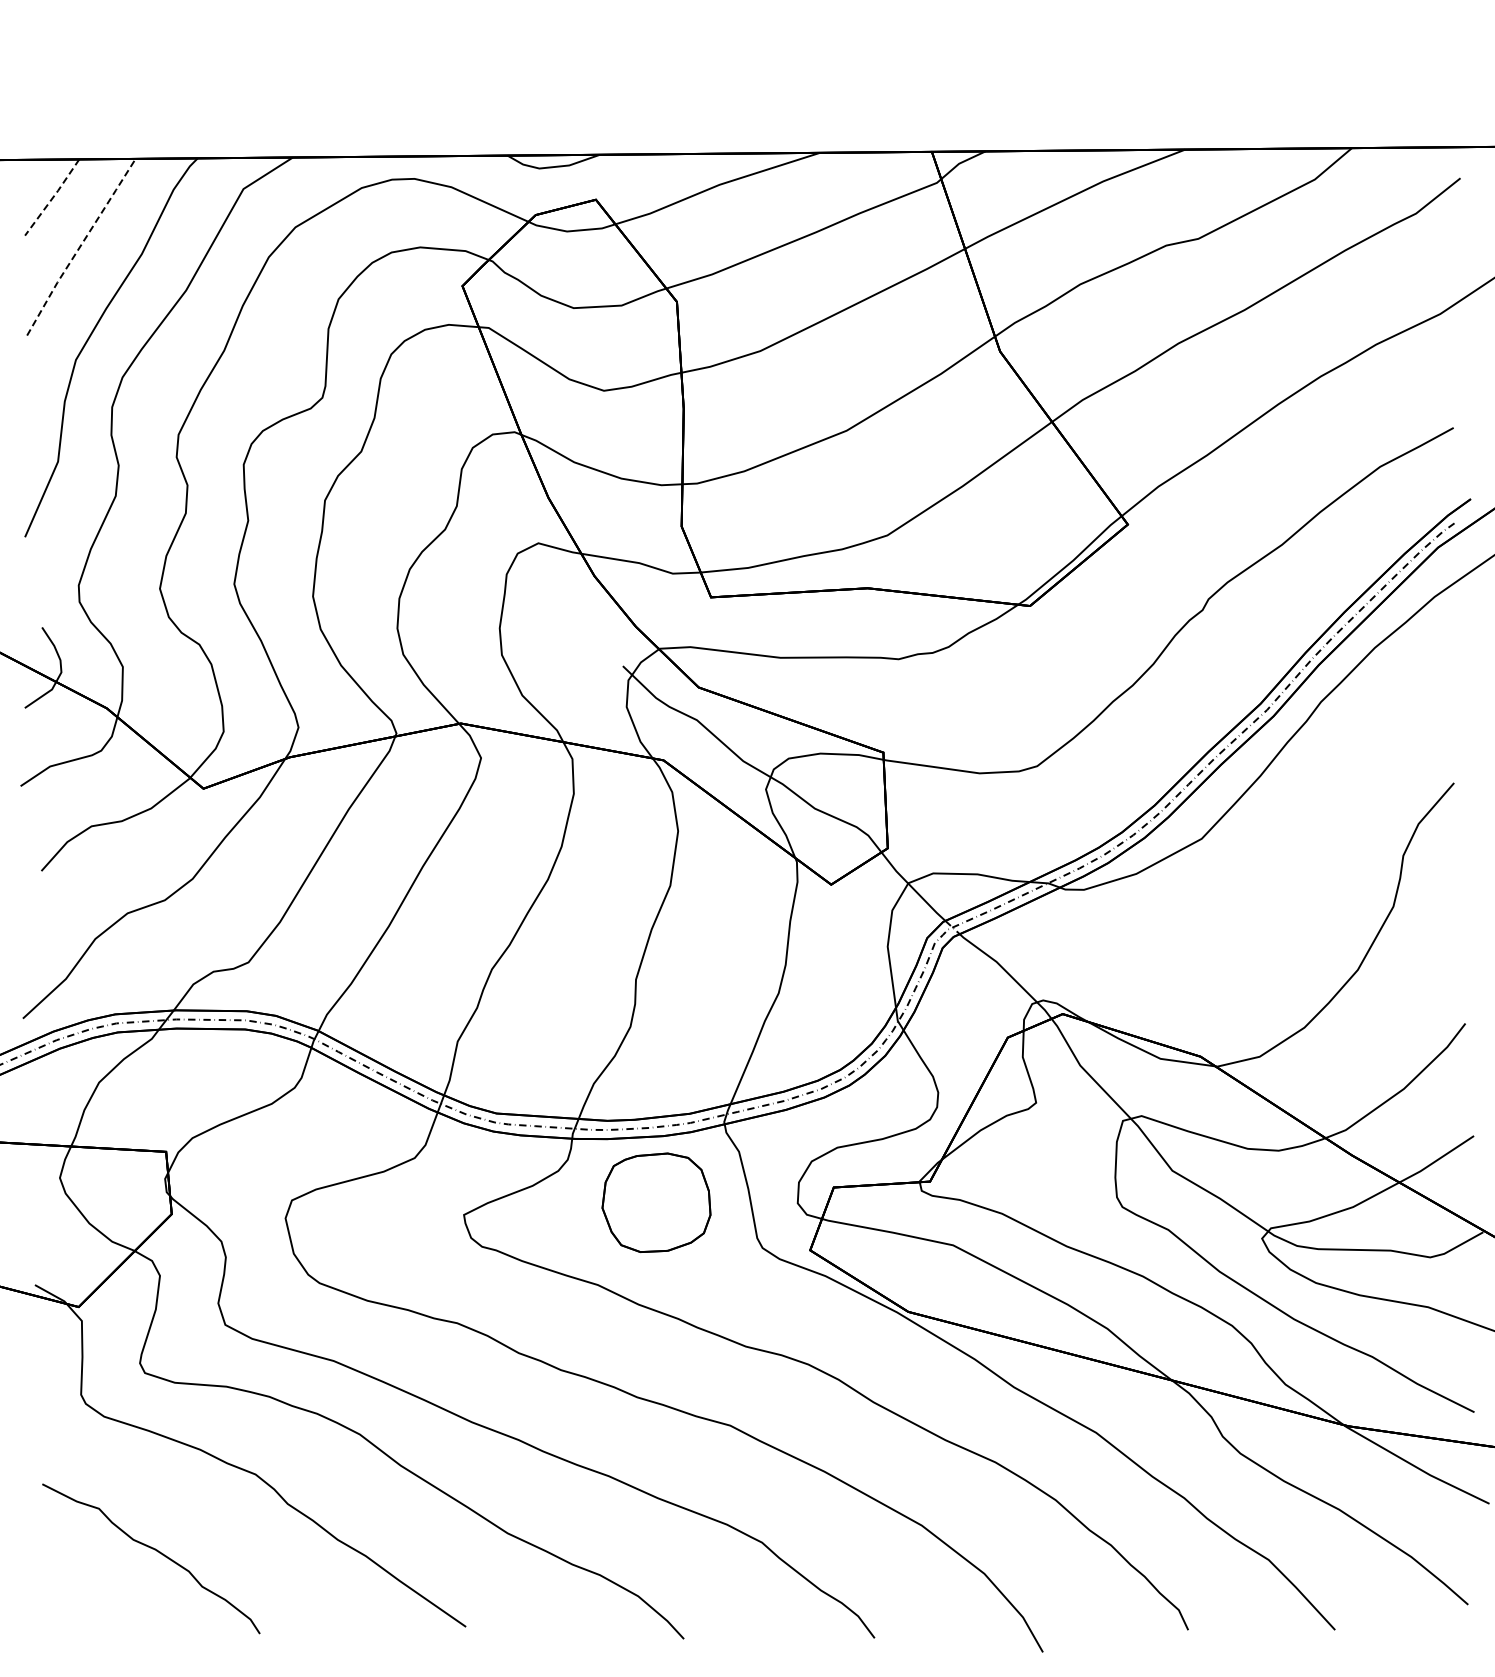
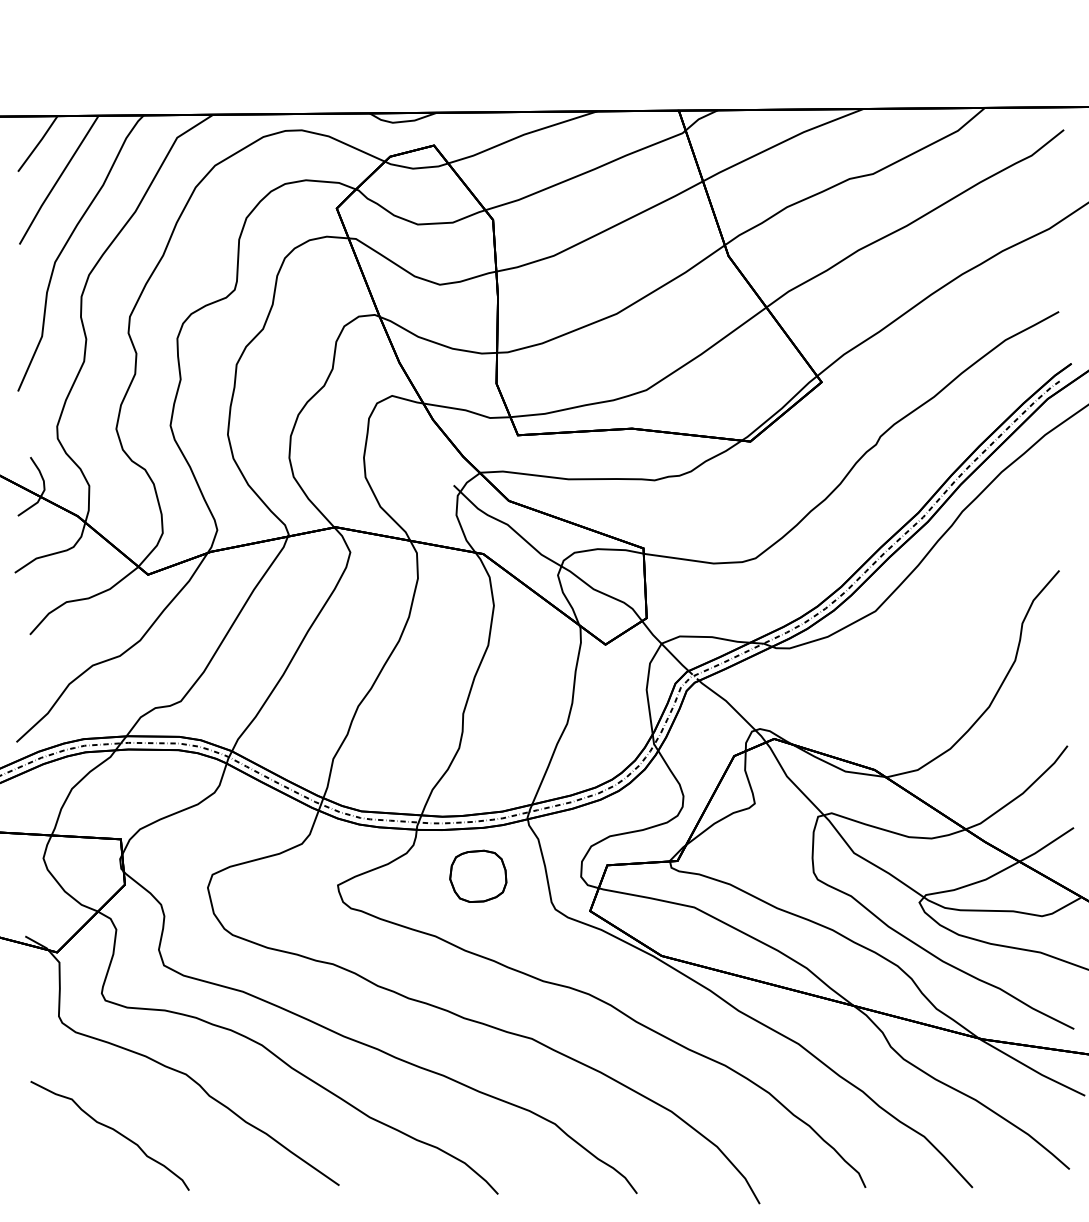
line: (52, 197) -> (38, 143), dashed -> solid
line: (80, 246) -> (58, 179), dashed -> solid
part: (656, 1202) -> (478, 876), size x0.71

